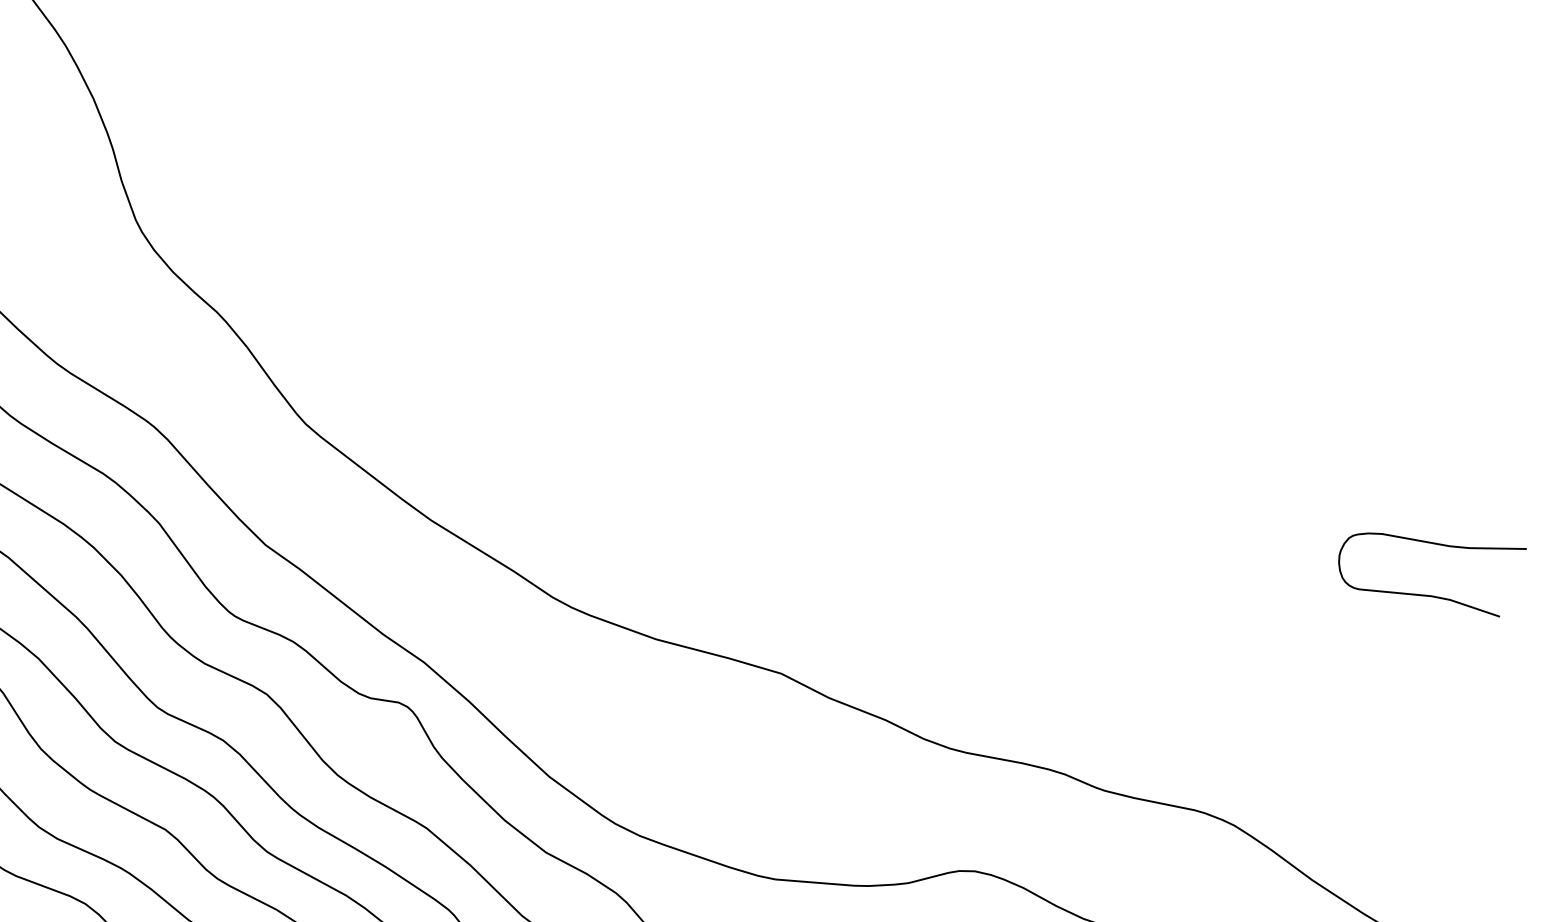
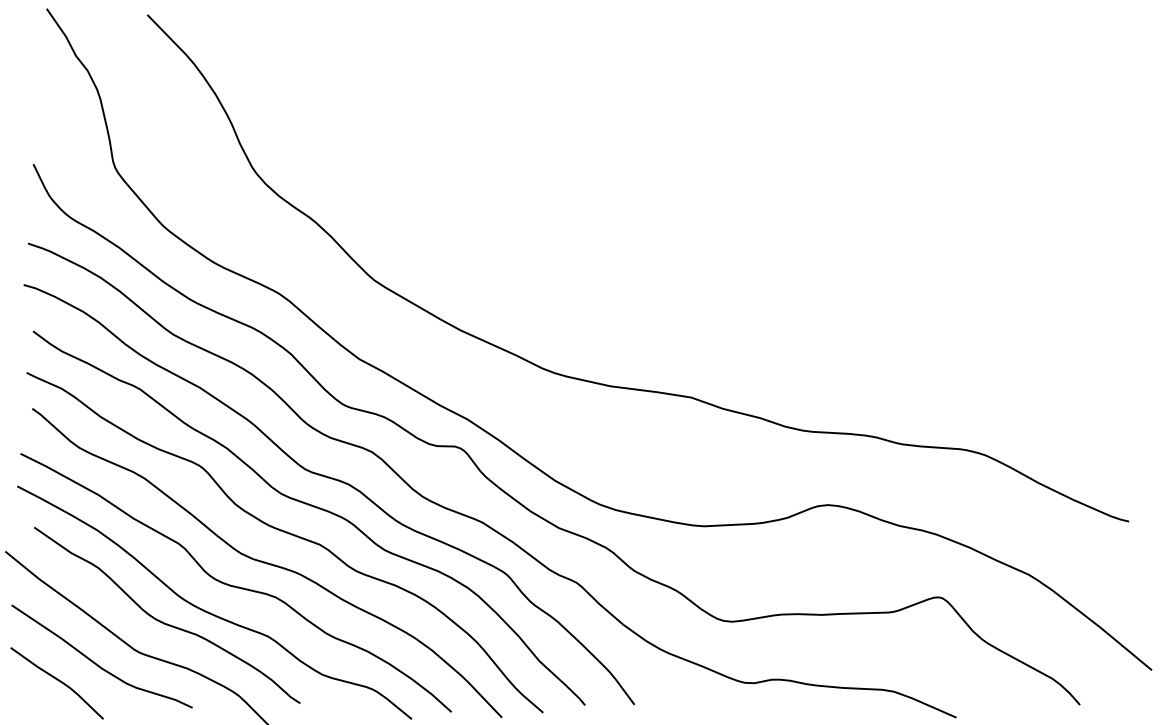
curve: (1425, 593) -> (1086, 295), removed

